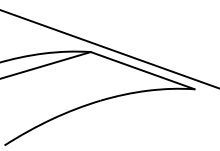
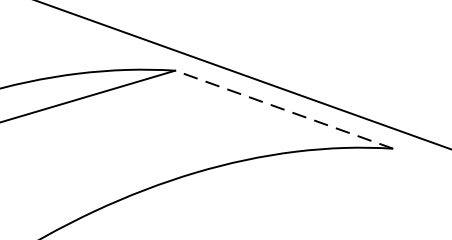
line: (142, 70) -> (283, 109), solid -> dashed

